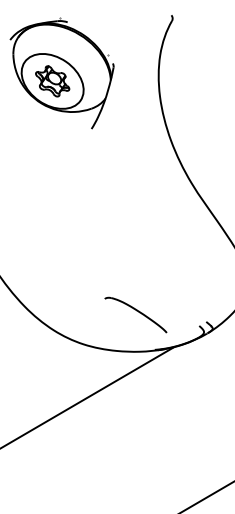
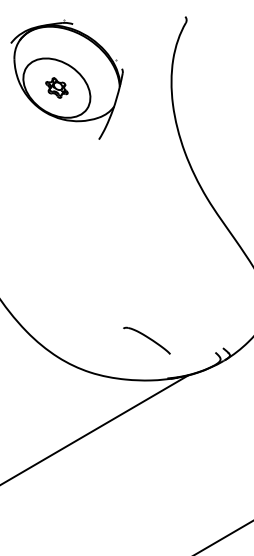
part: (52, 80) -> (56, 87), size x0.6
part: (135, 314) -> (146, 340), size x0.7

